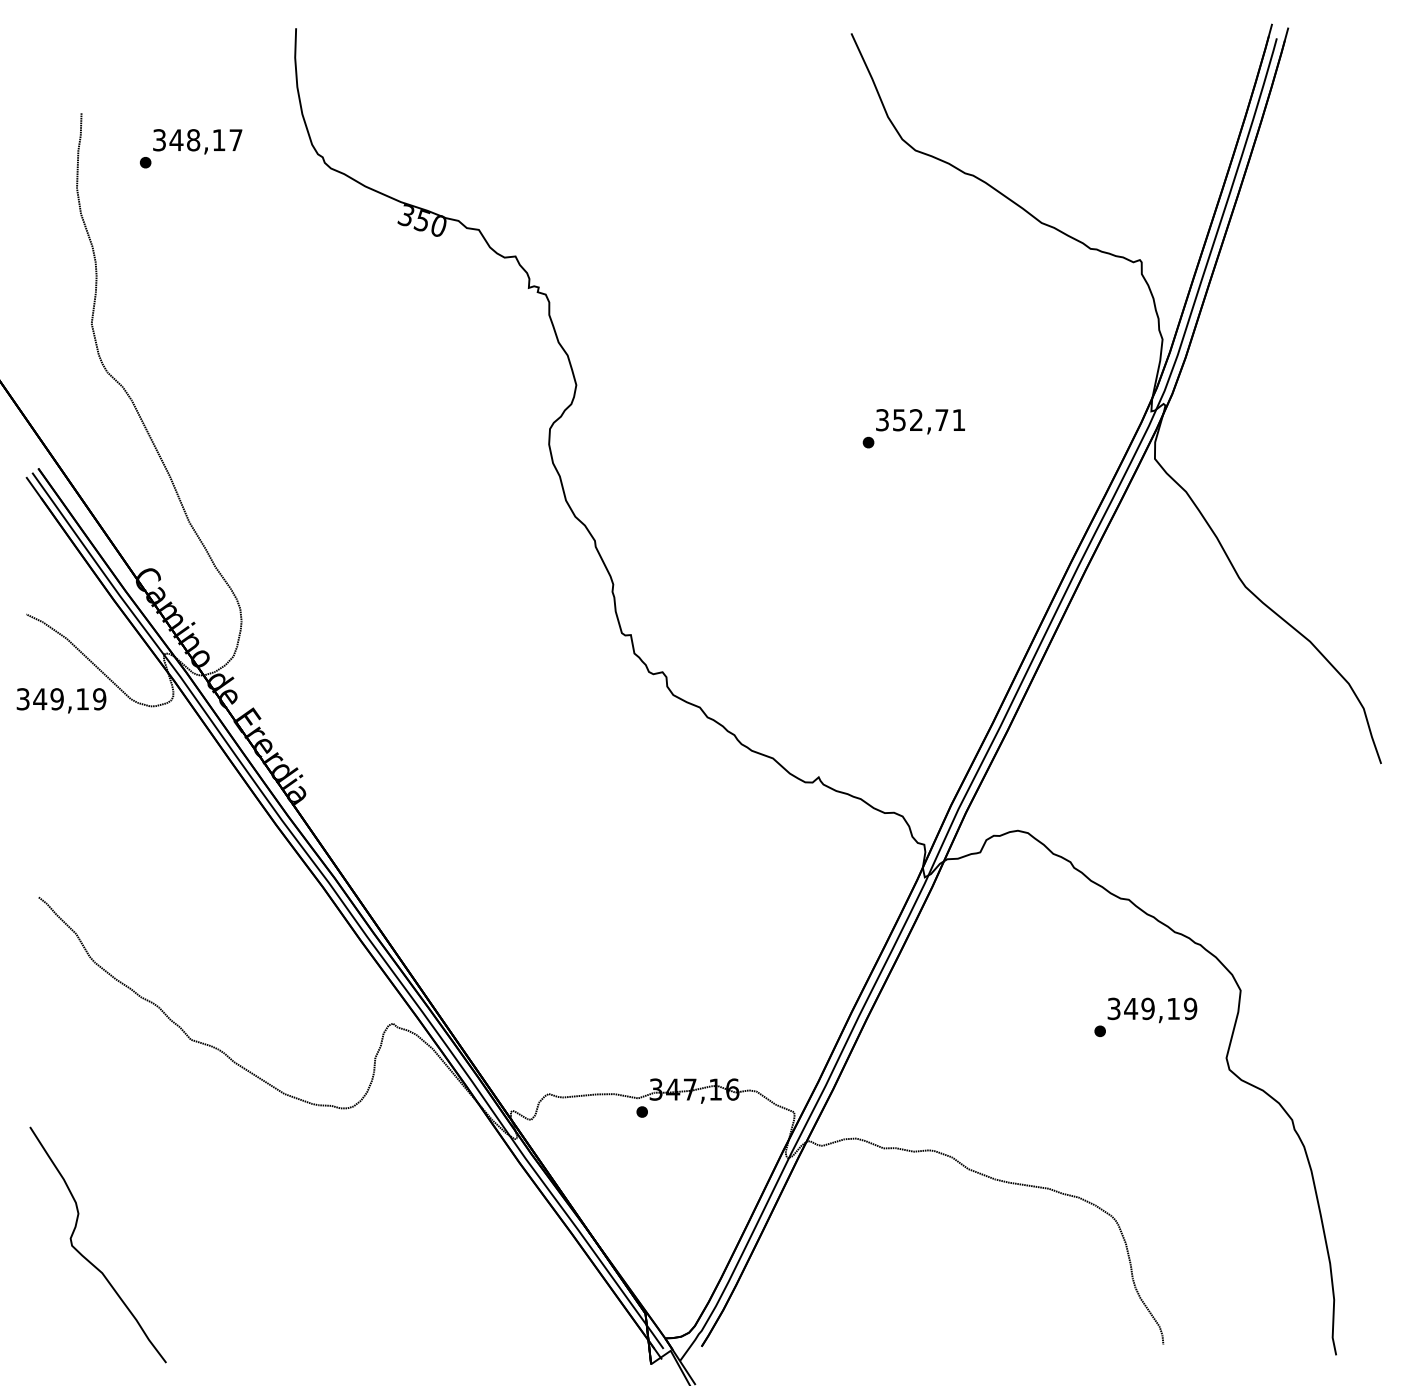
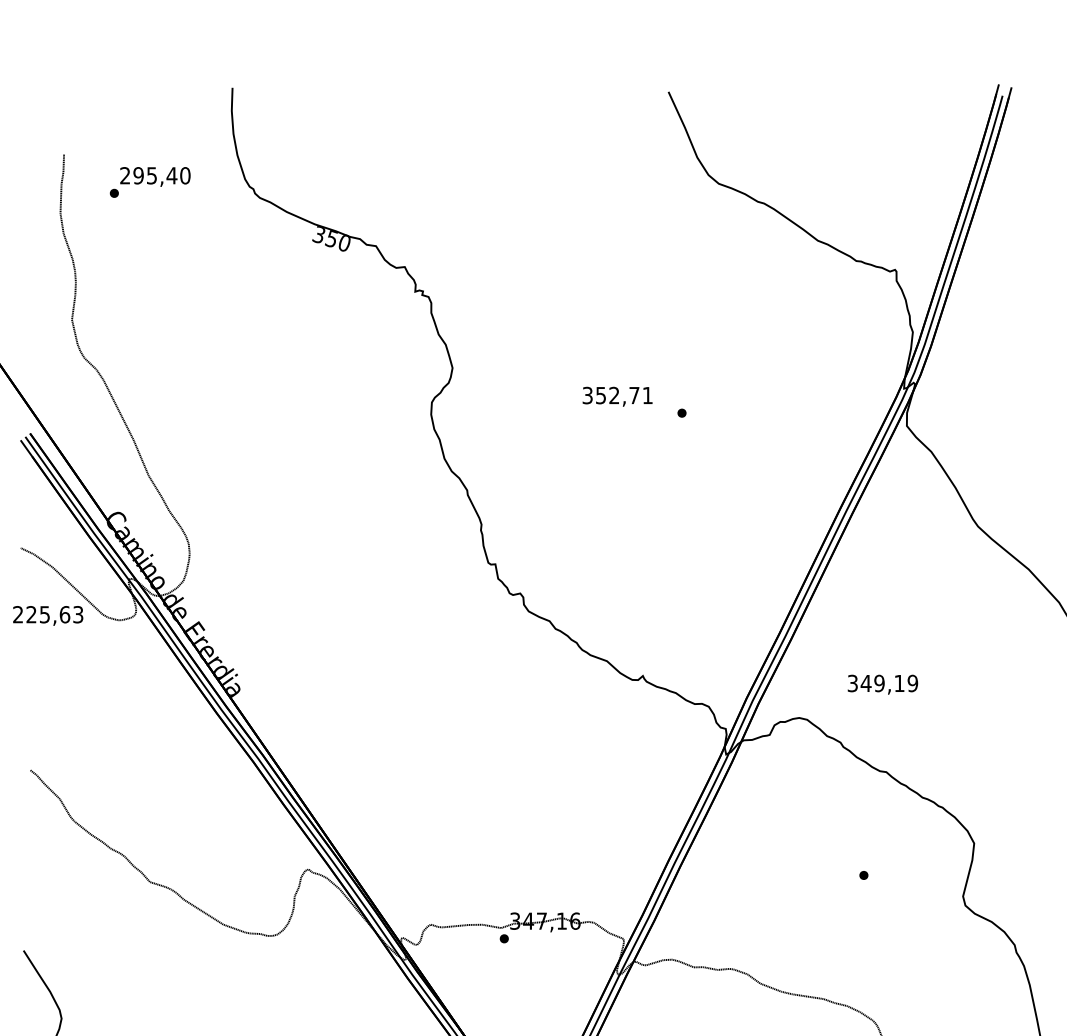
text: (197, 140) -> (155, 175), 348,17 -> 295,40
text: (920, 421) -> (617, 396), moved
text: (61, 699) -> (48, 614), 349,19 -> 225,63
text: (1152, 1010) -> (882, 684), moved

